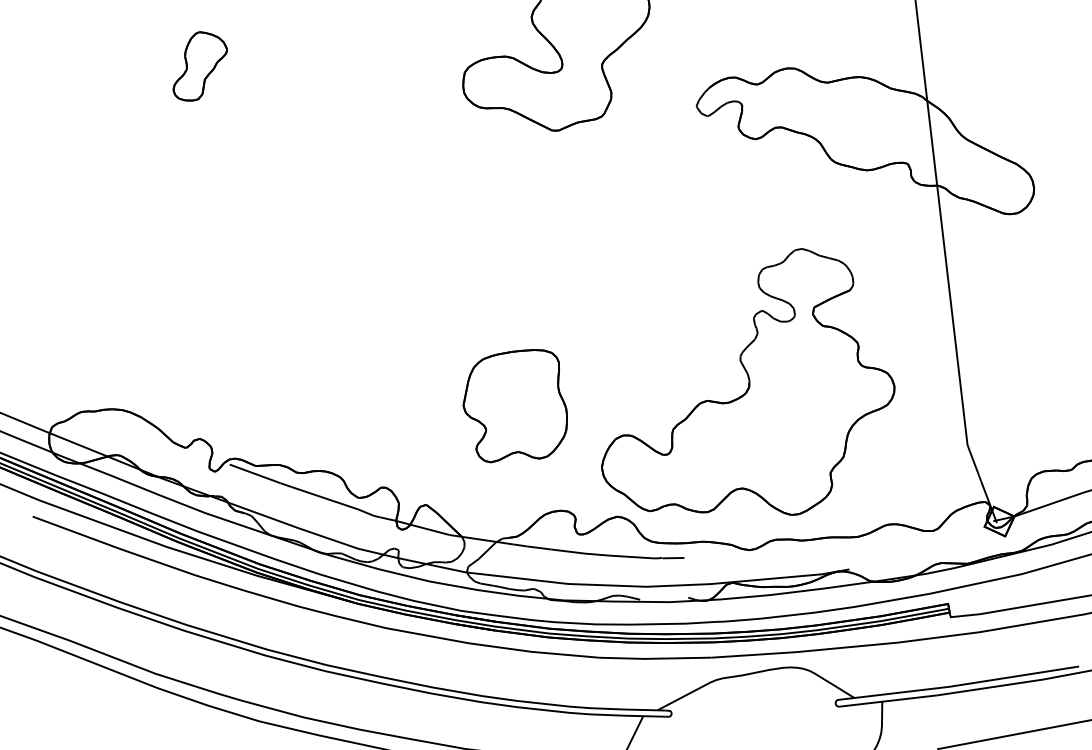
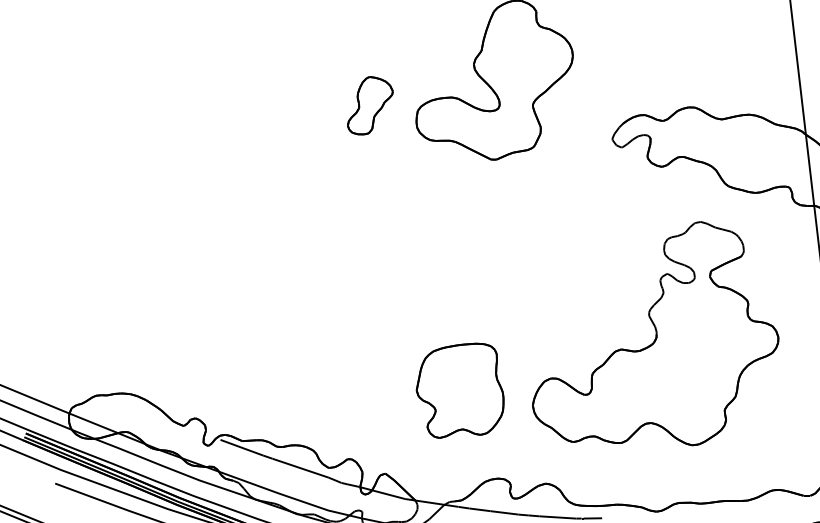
part: (199, 66) -> (369, 105), moved
part: (748, 381) -> (655, 333), moved

